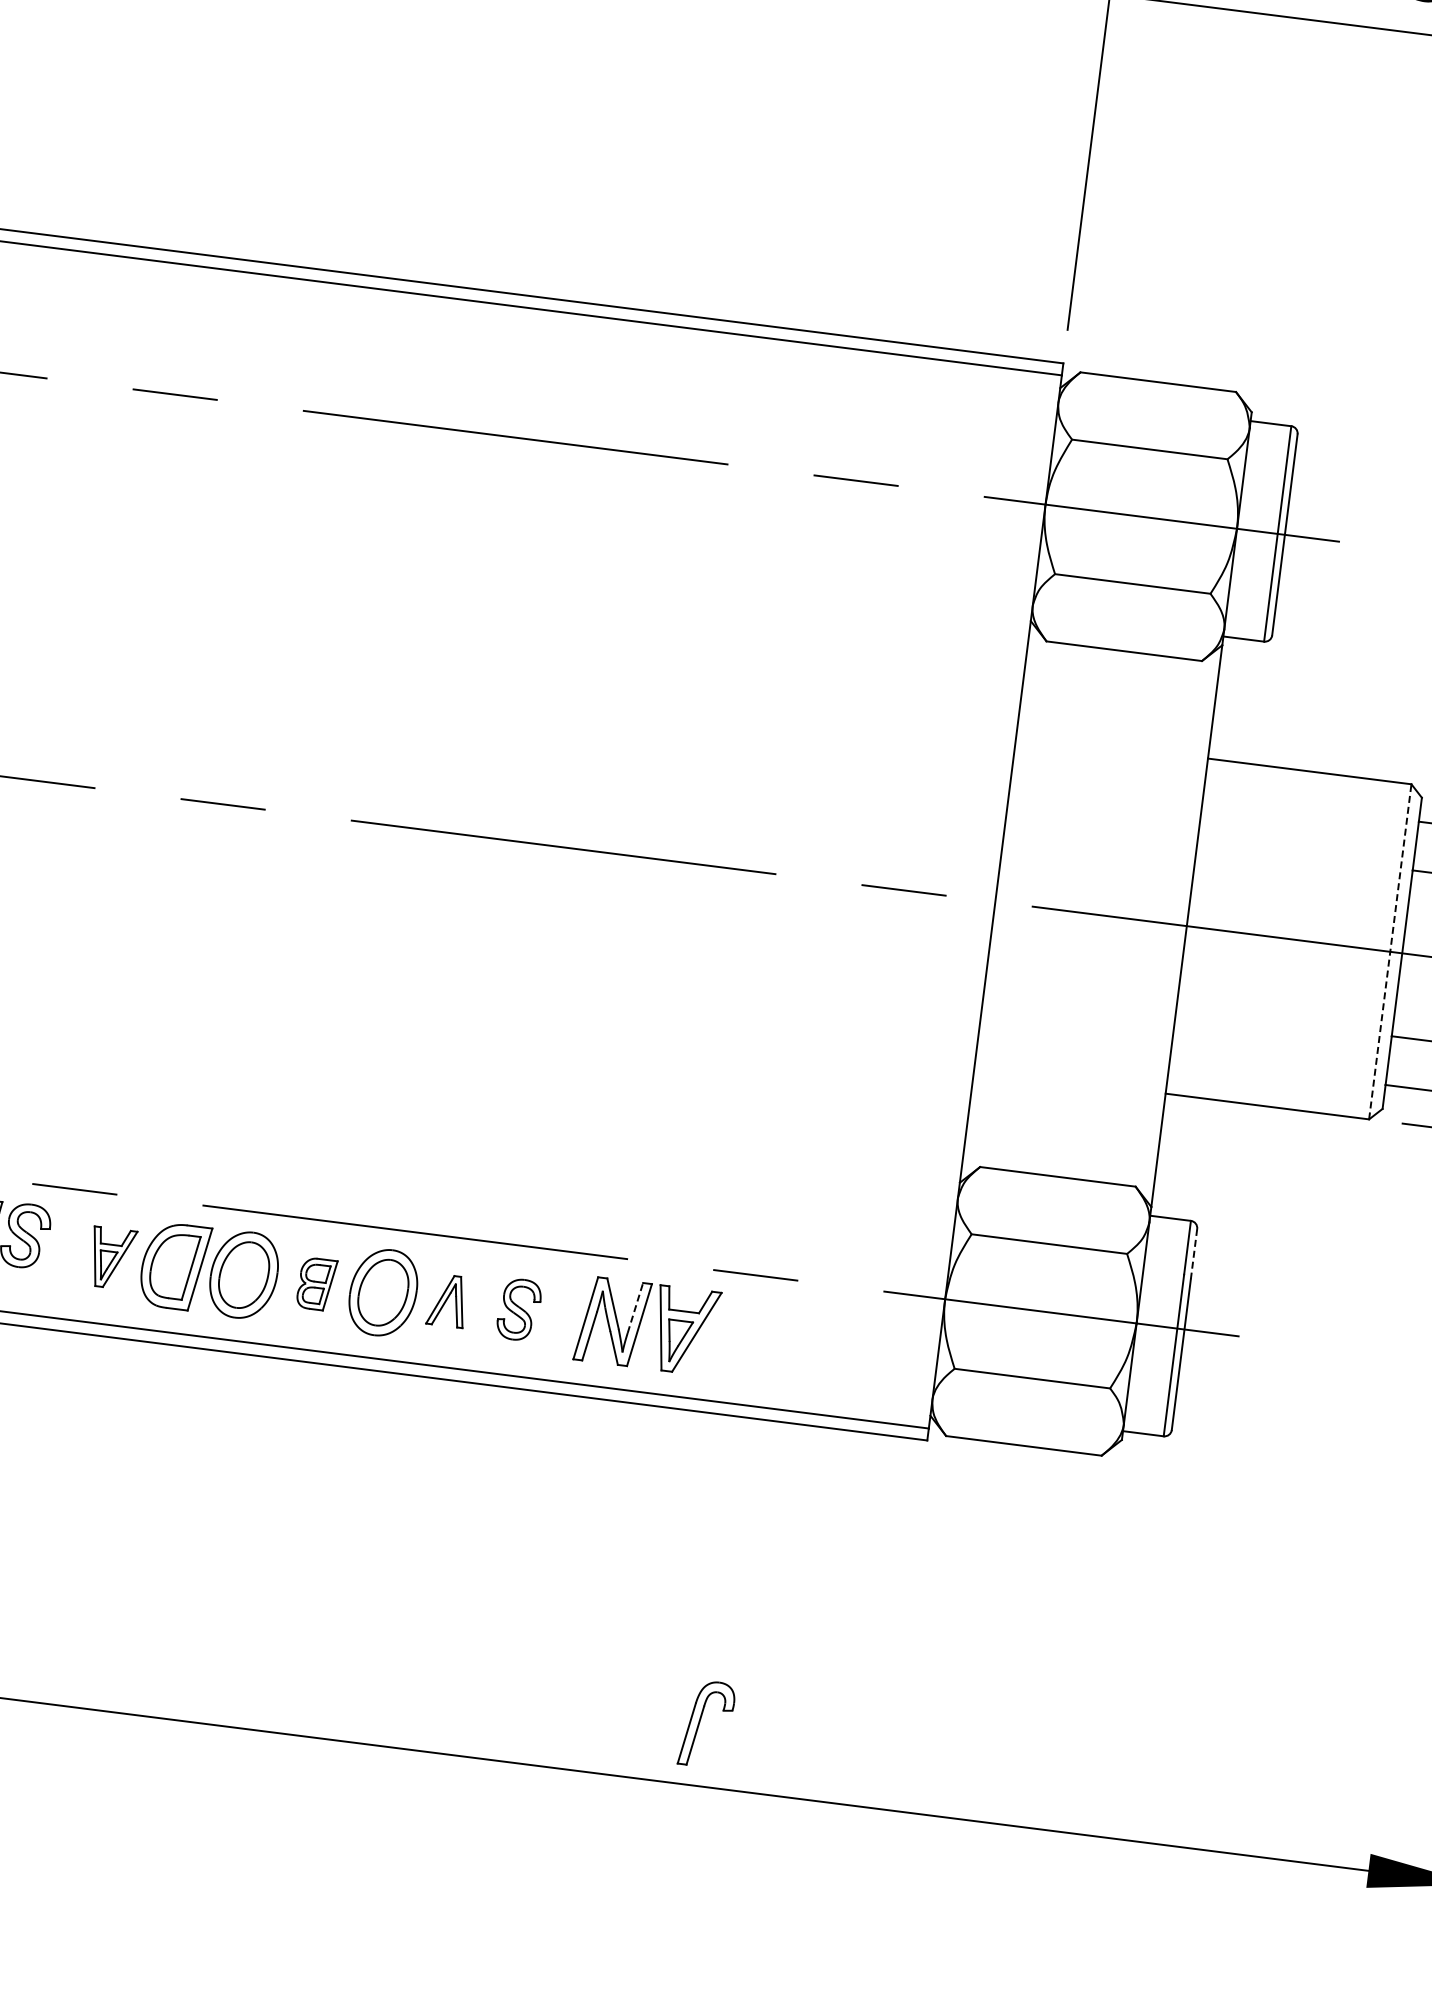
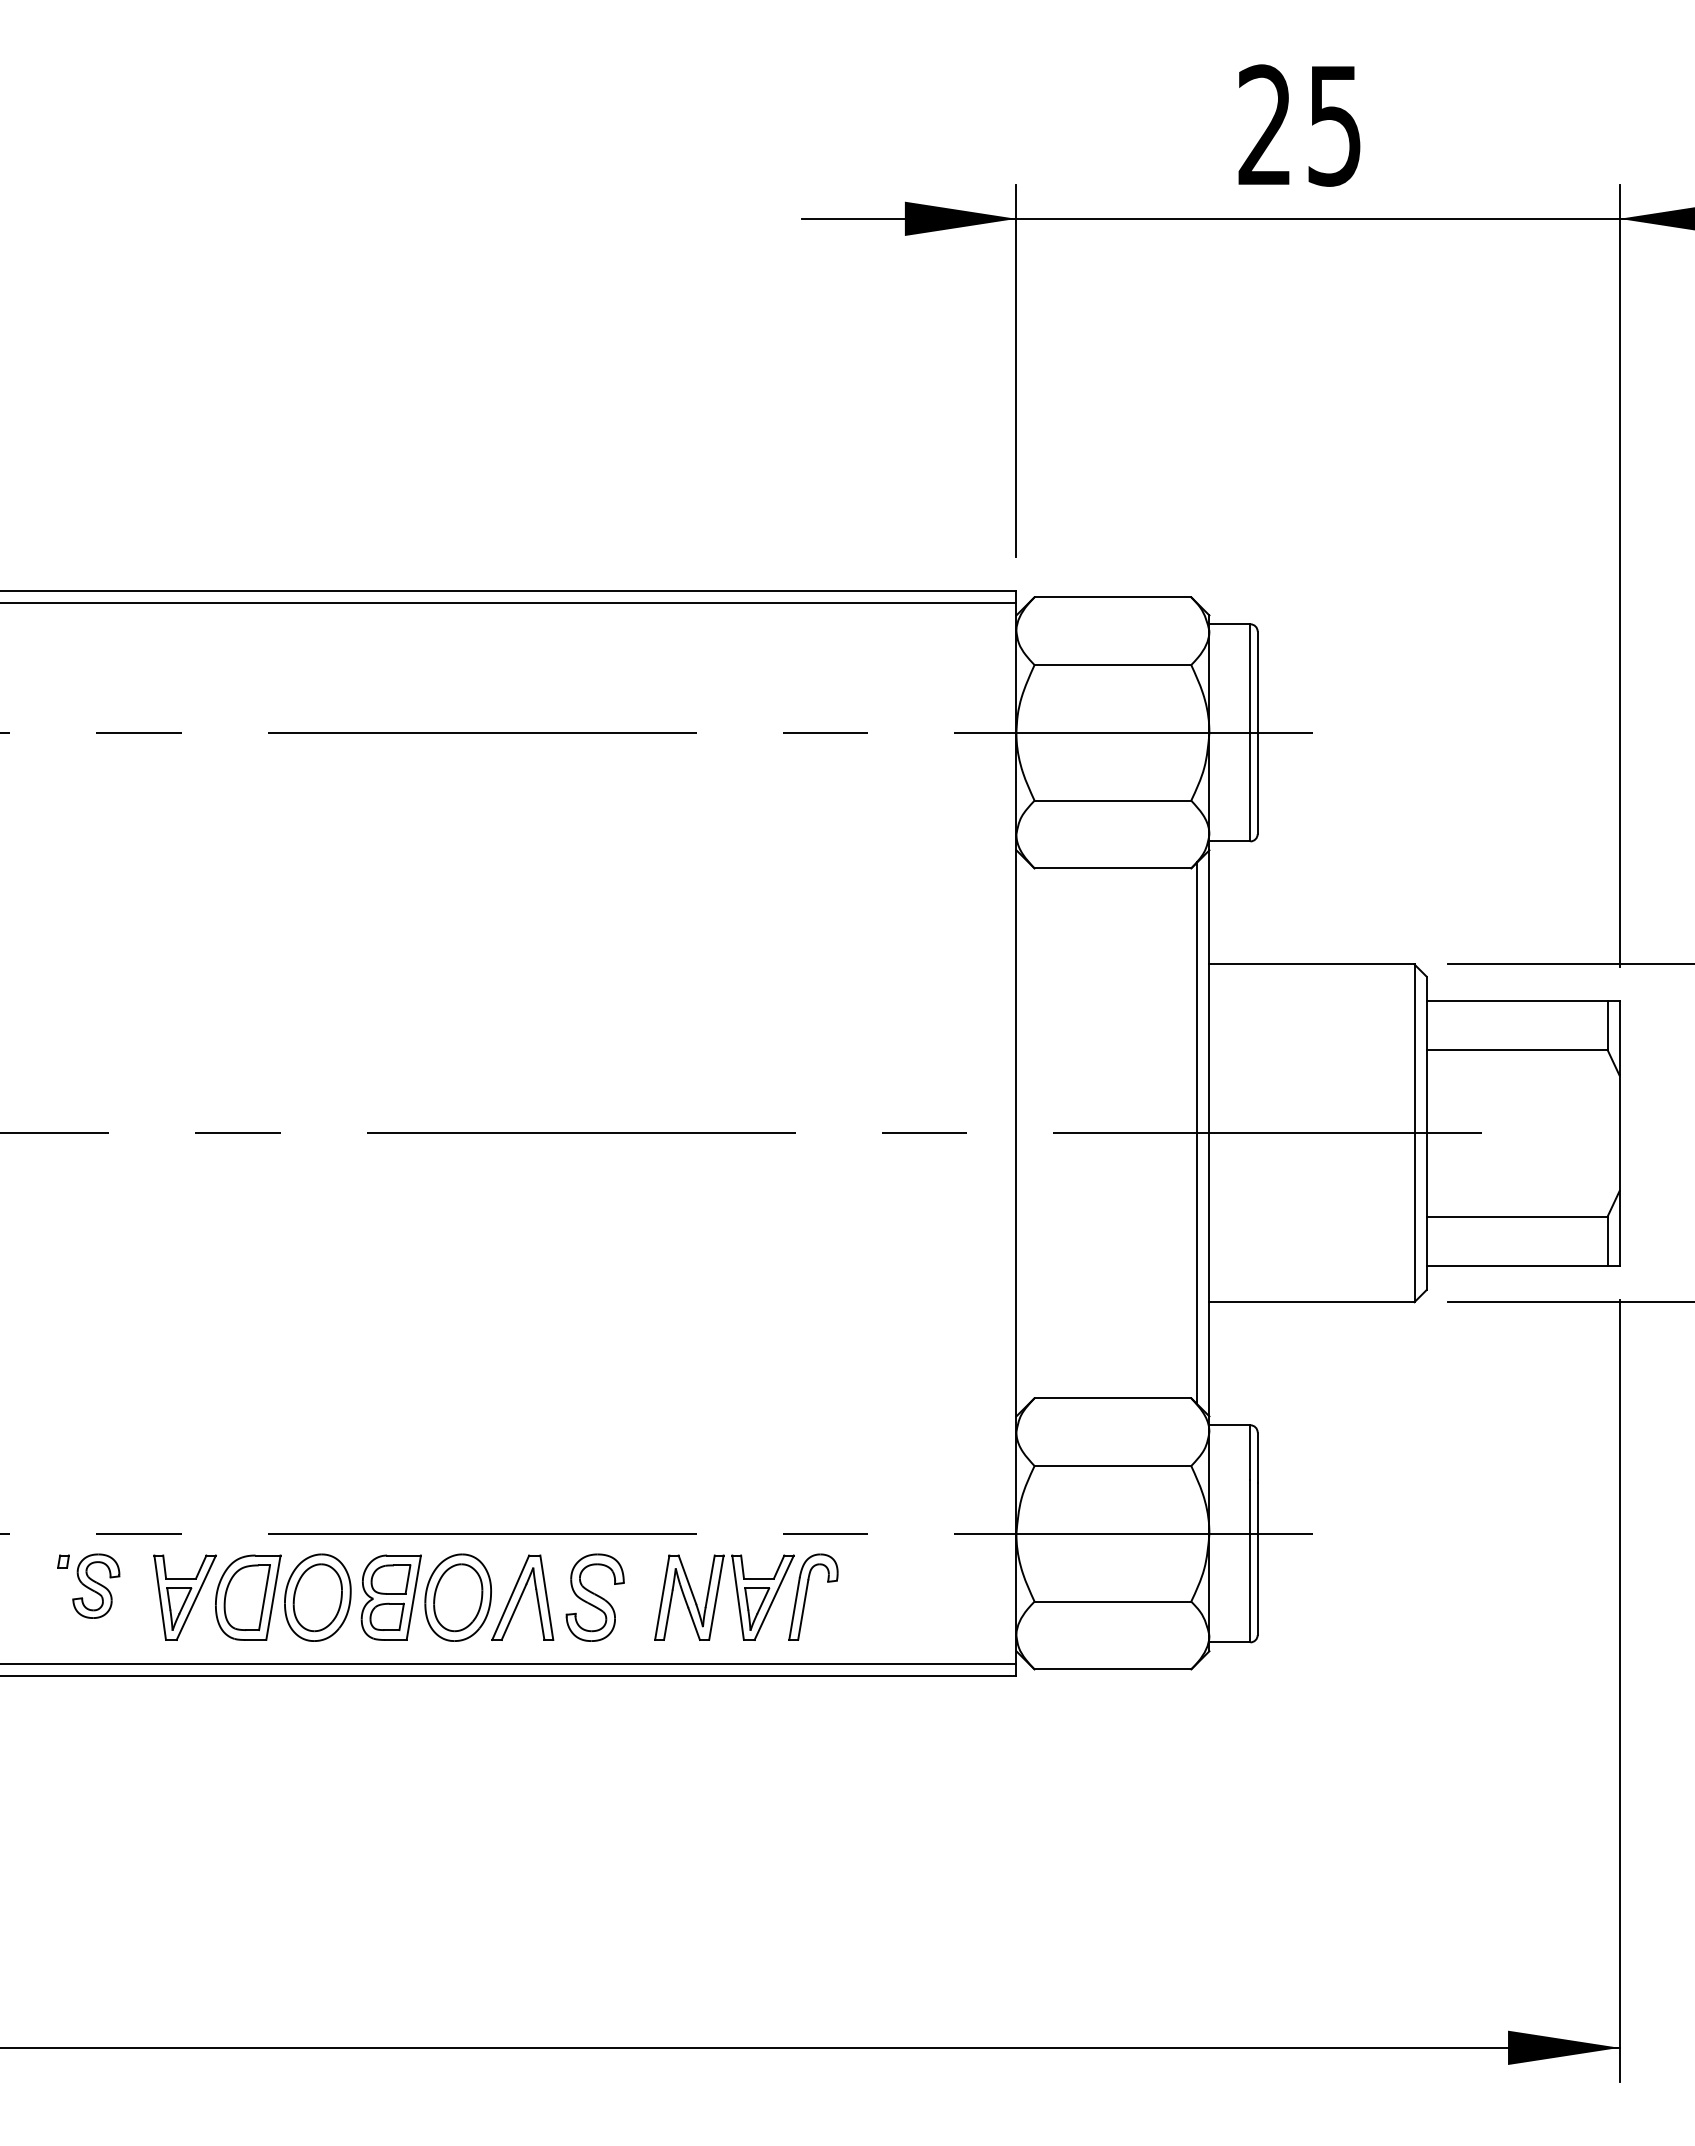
line: (1174, 924) -> (1197, 1133), added
line: (1390, 951) -> (1414, 1133), dashed -> solid
line: (1193, 1254) -> (1257, 1458), dashed -> solid
part: (111, 1258) -> (184, 1597), size x1.43
part: (316, 1283) -> (390, 1597), size x1.67
part: (447, 1300) -> (522, 1597), size x1.67
line: (635, 1307) -> (710, 1580), dashed -> solid
part: (518, 1309) -> (594, 1597), size x1.43
part: (700, 1722) -> (806, 1596), moved

